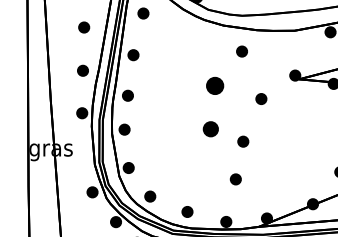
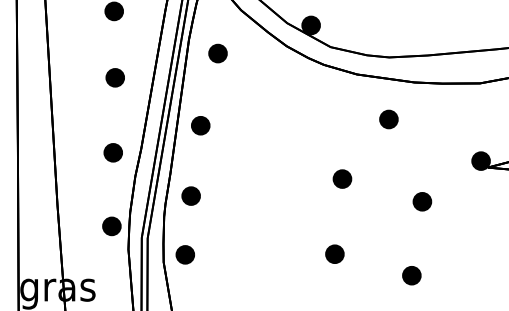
part: (215, 85) -> (342, 178), size x0.62
part: (210, 129) -> (334, 254), size x0.71
part: (243, 141) -> (412, 275), moved

